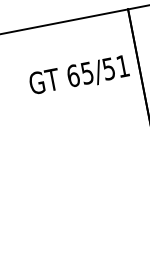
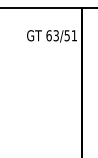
text: (87, 72) -> (56, 35), 65/51 -> 63/51

